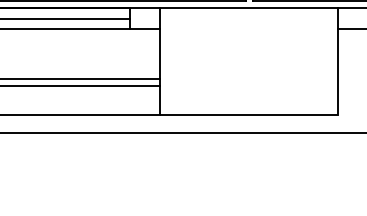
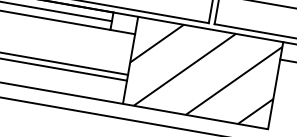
hatch: (248, 61) -> (202, 73), added

